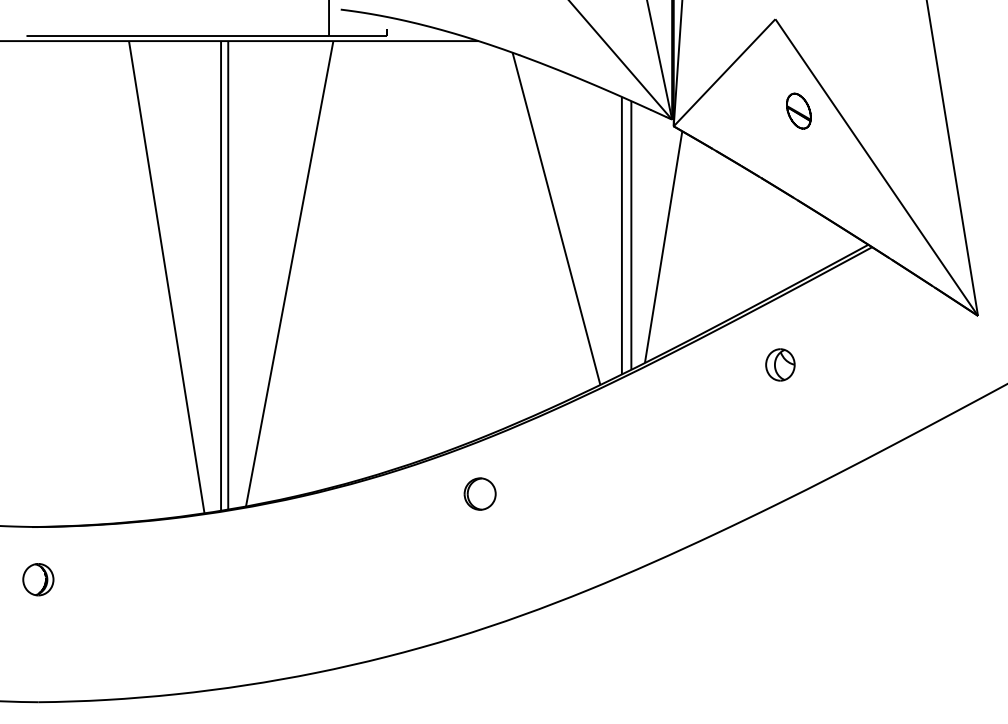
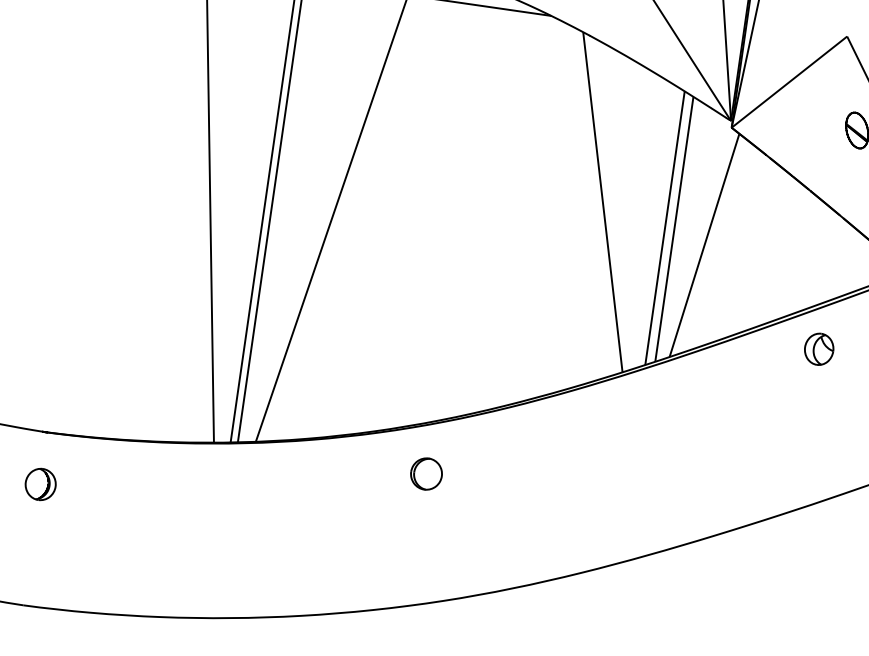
part: (780, 364) -> (819, 348), moved
part: (479, 493) -> (425, 473), moved

